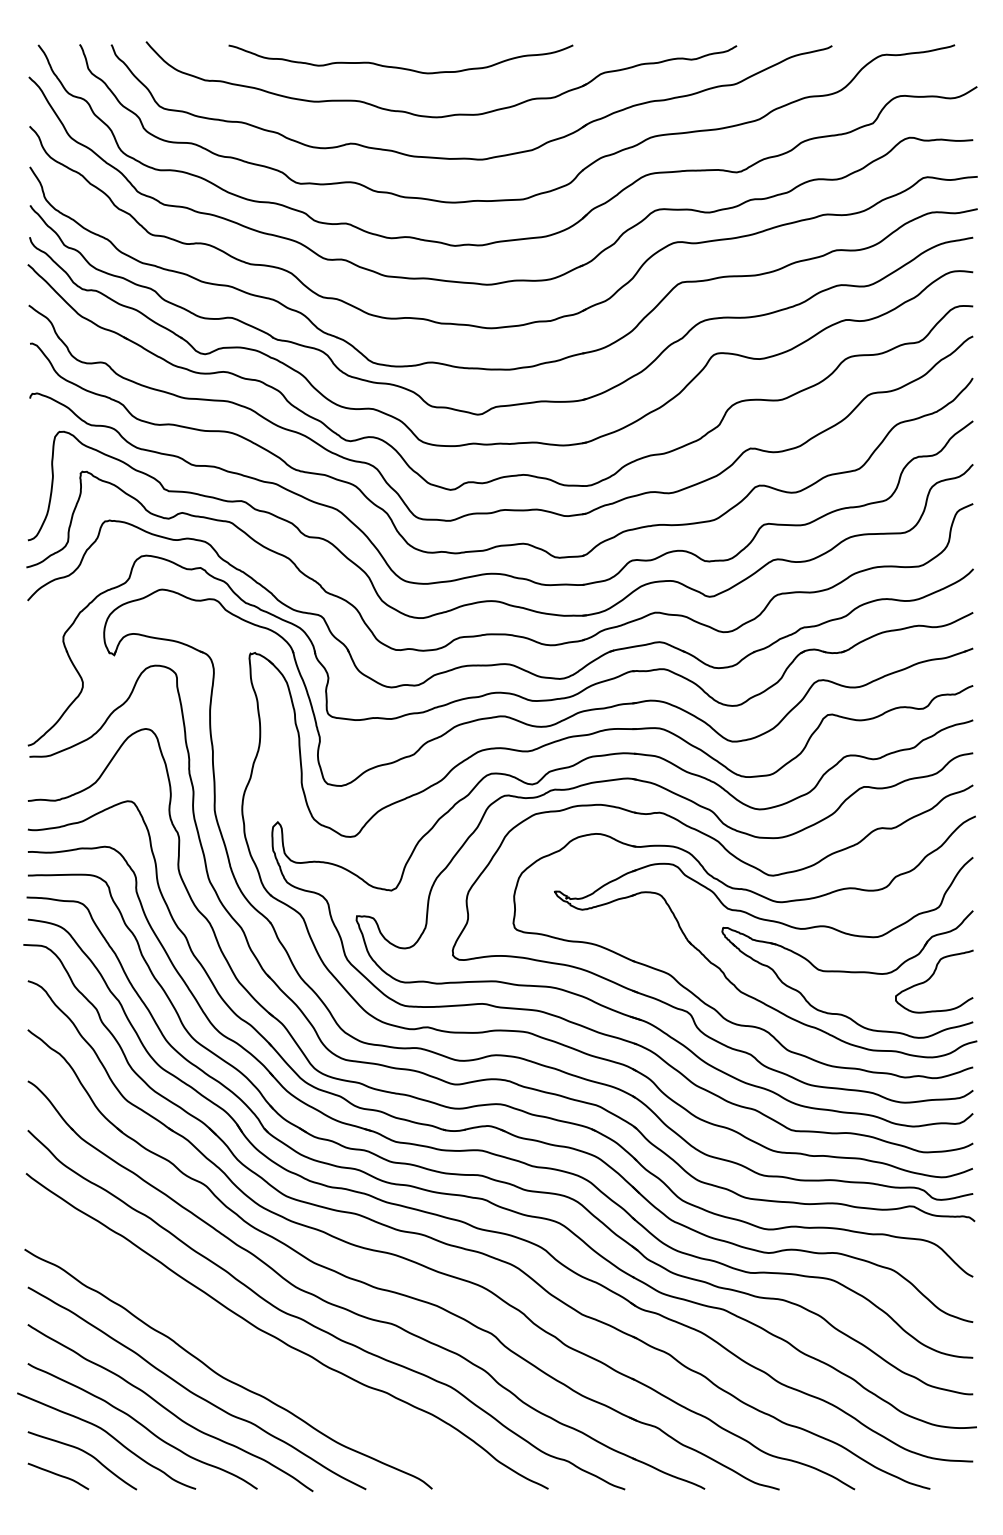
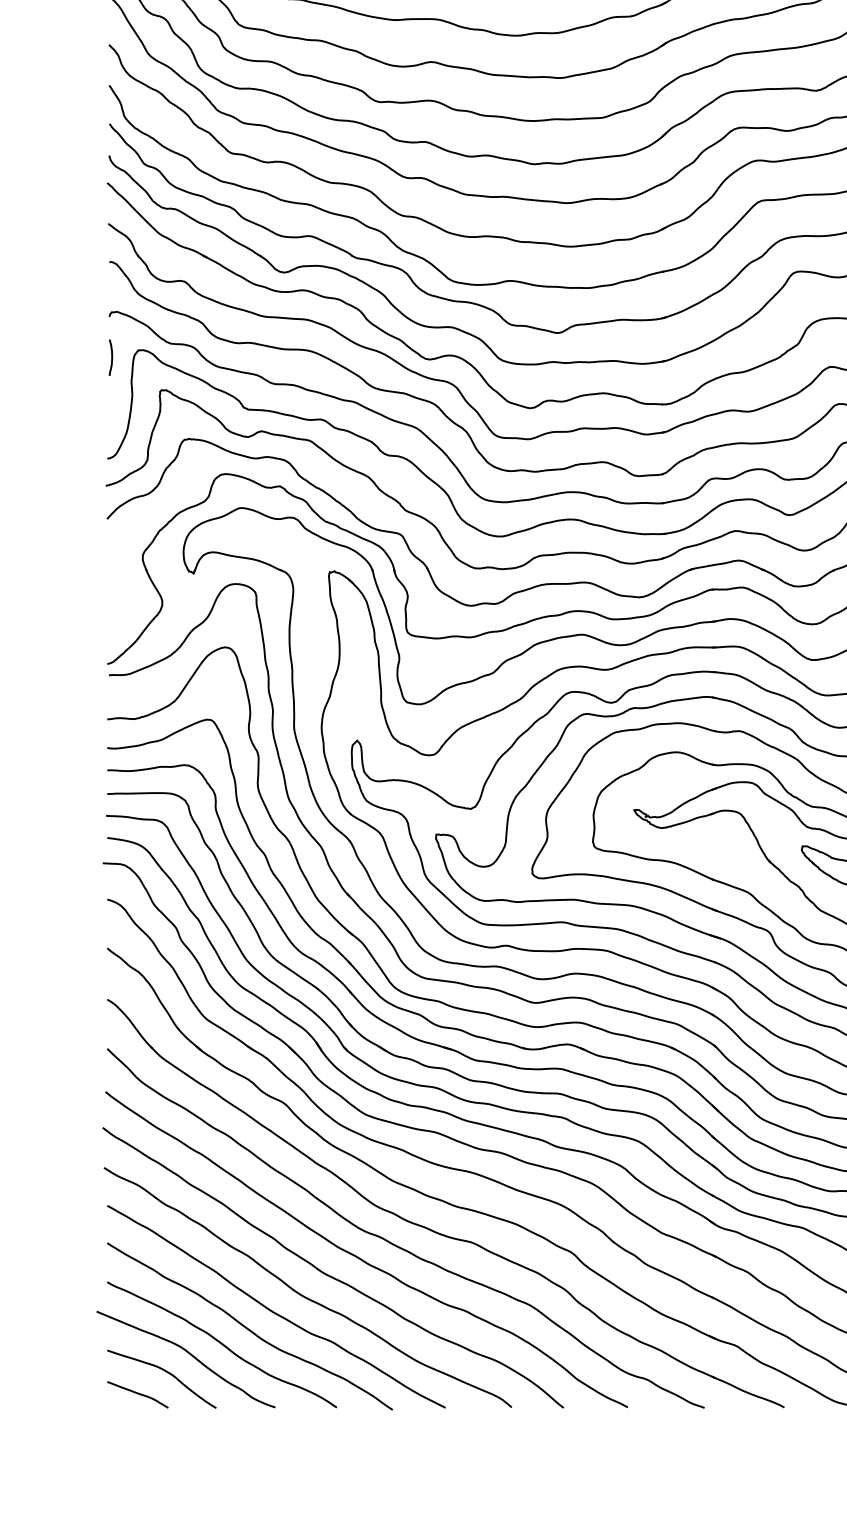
curve: (31, 439) -> (110, 357), added
curve: (250, 1356) -> (329, 1274), added

